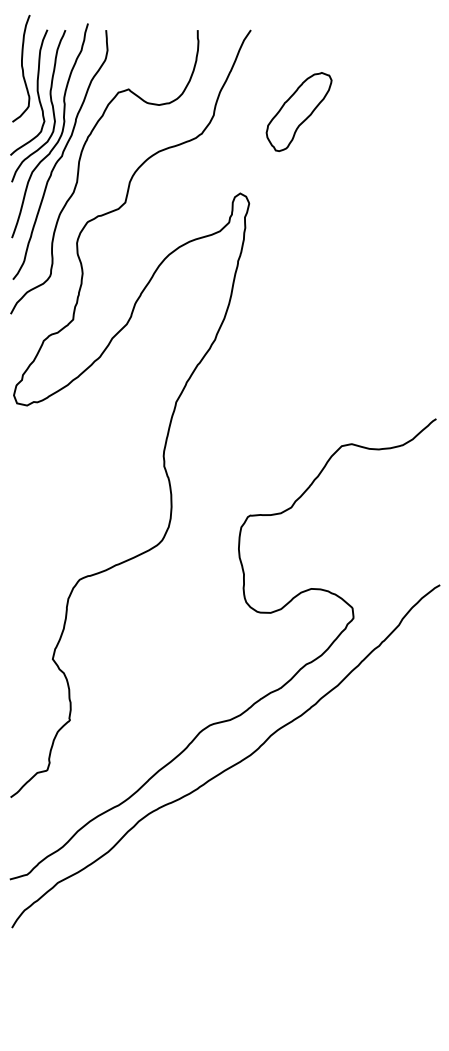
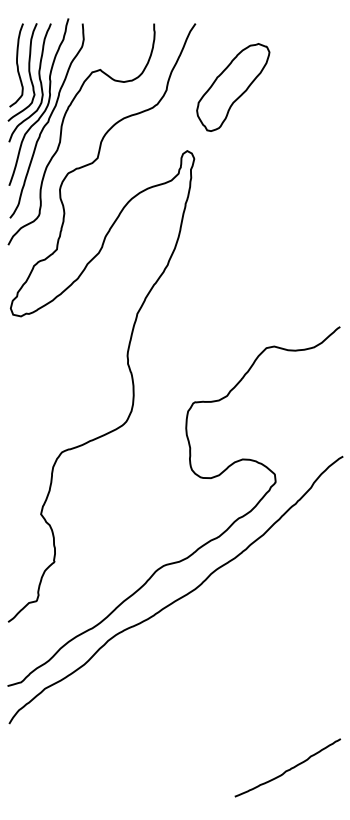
curve: (21, 68) -> (16, 65), moved
part: (298, 111) -> (232, 87), size x1.43
curve: (371, 985) -> (289, 768), added

